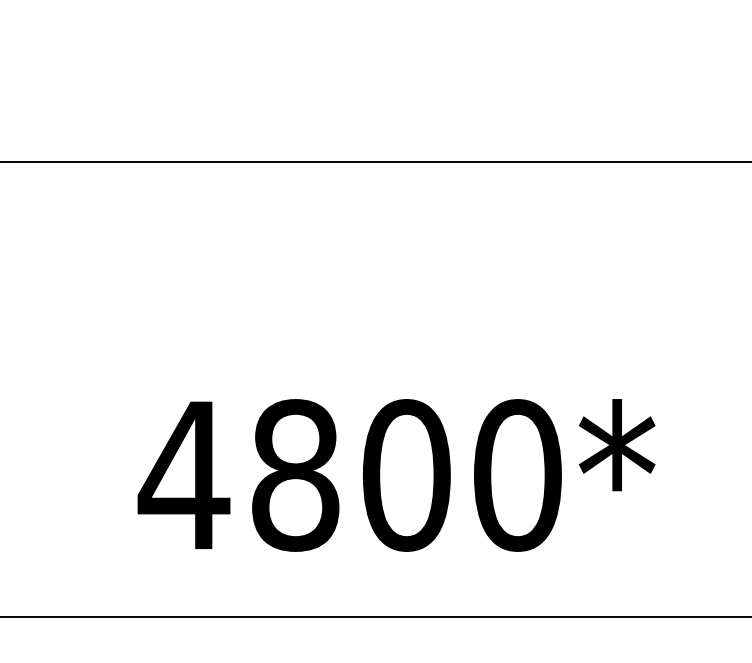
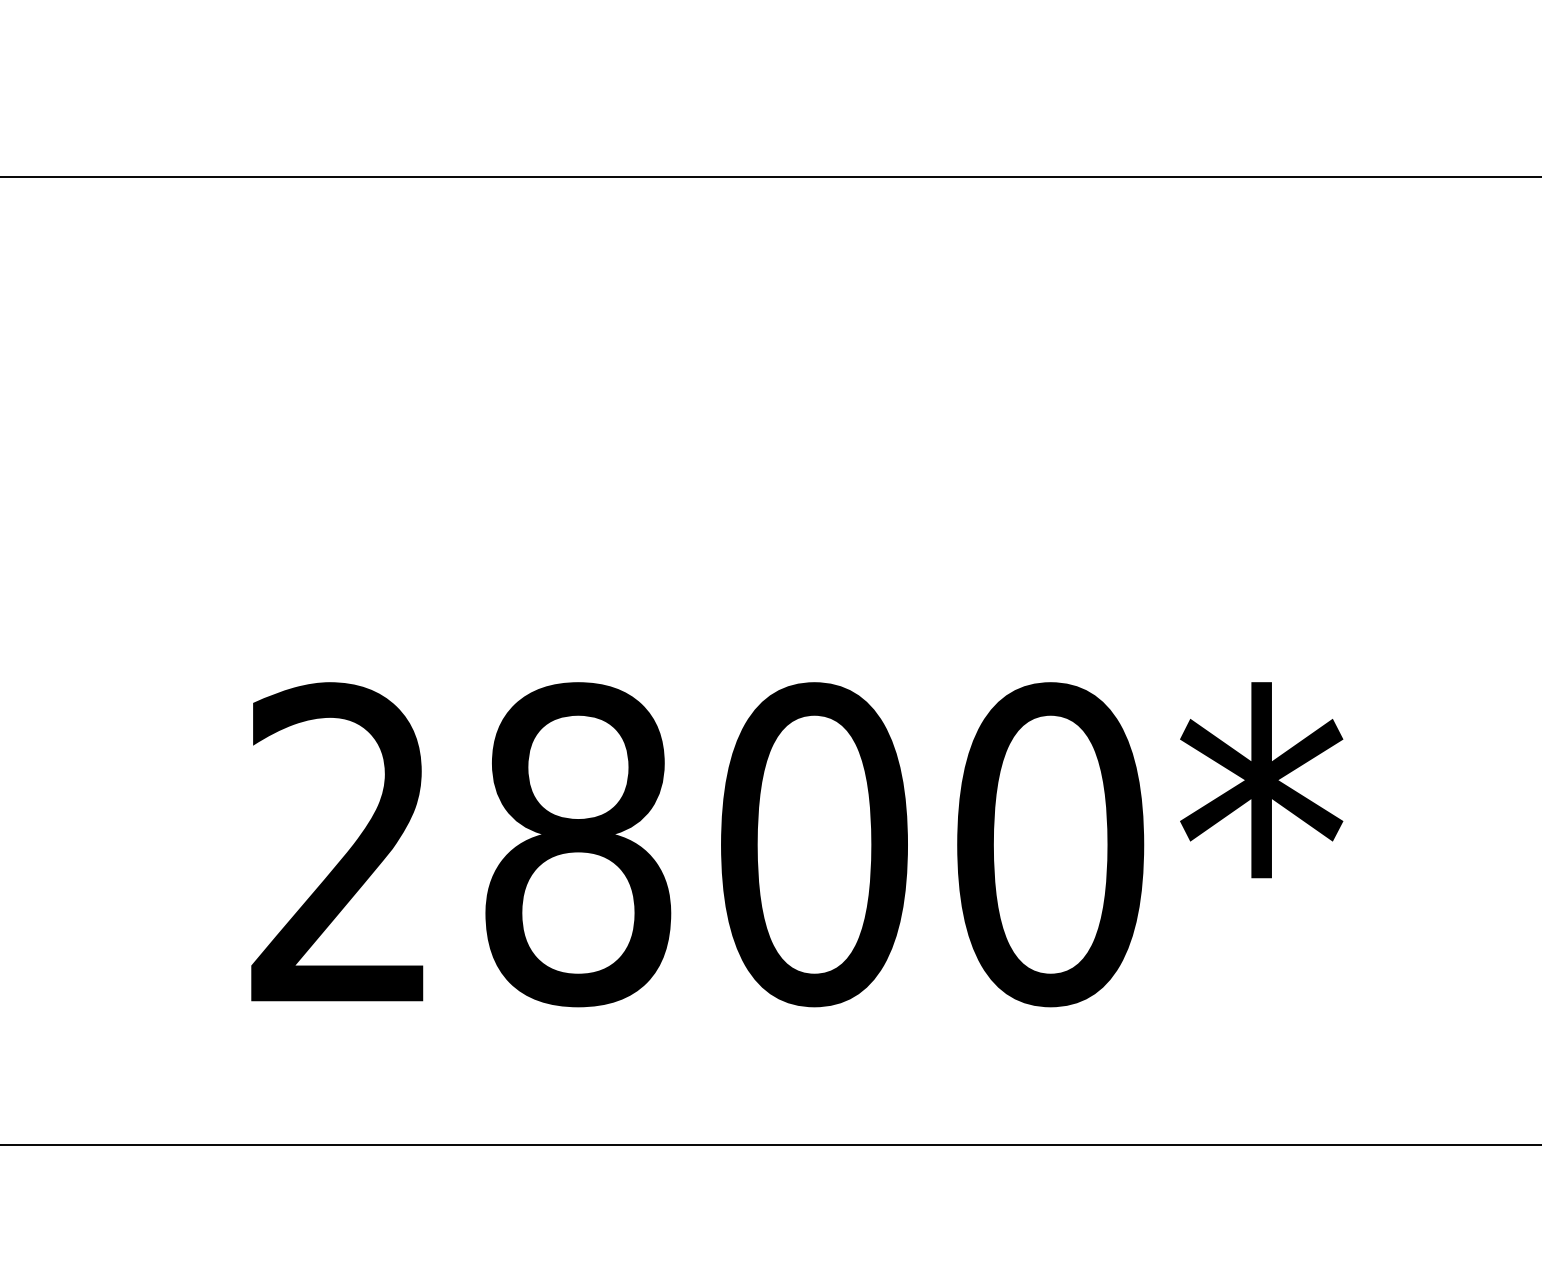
text: (183, 474) -> (339, 842), 4800* -> 2800*

